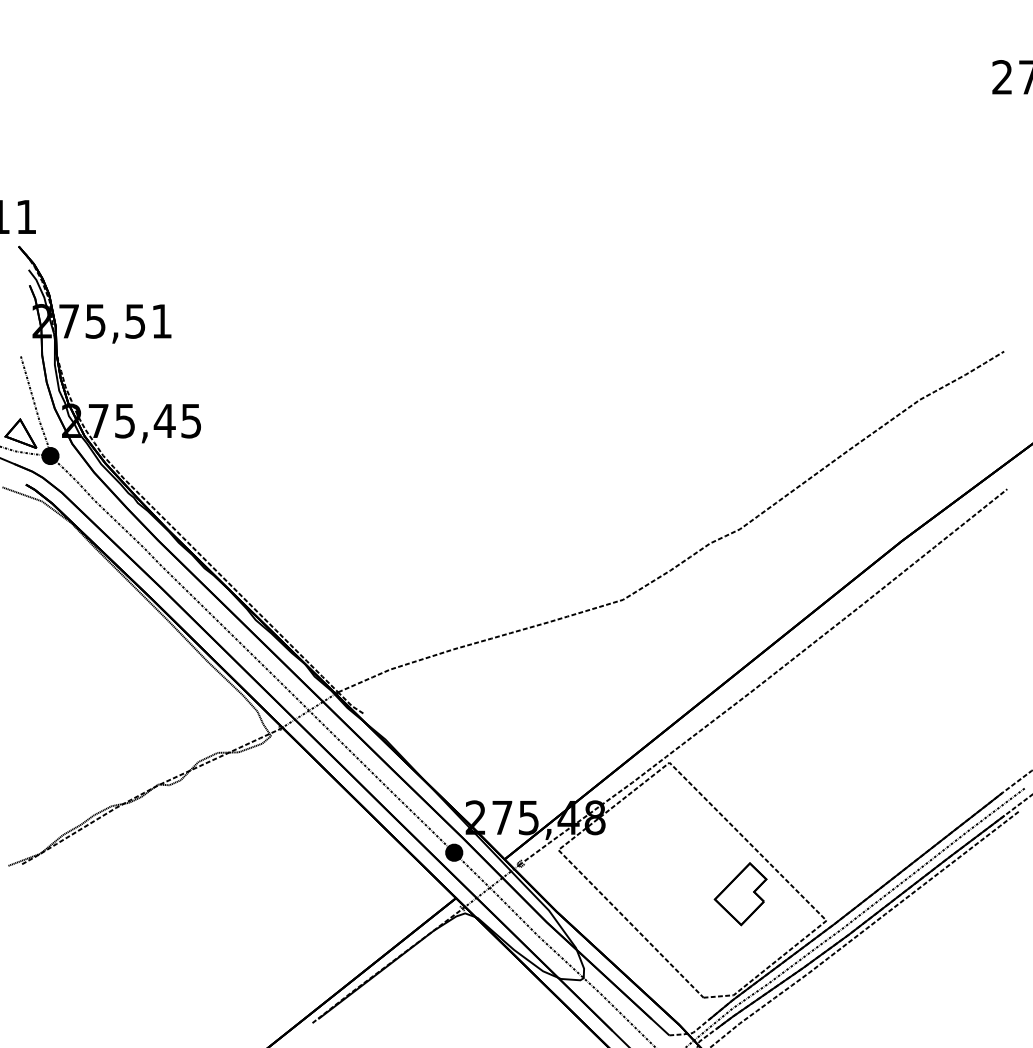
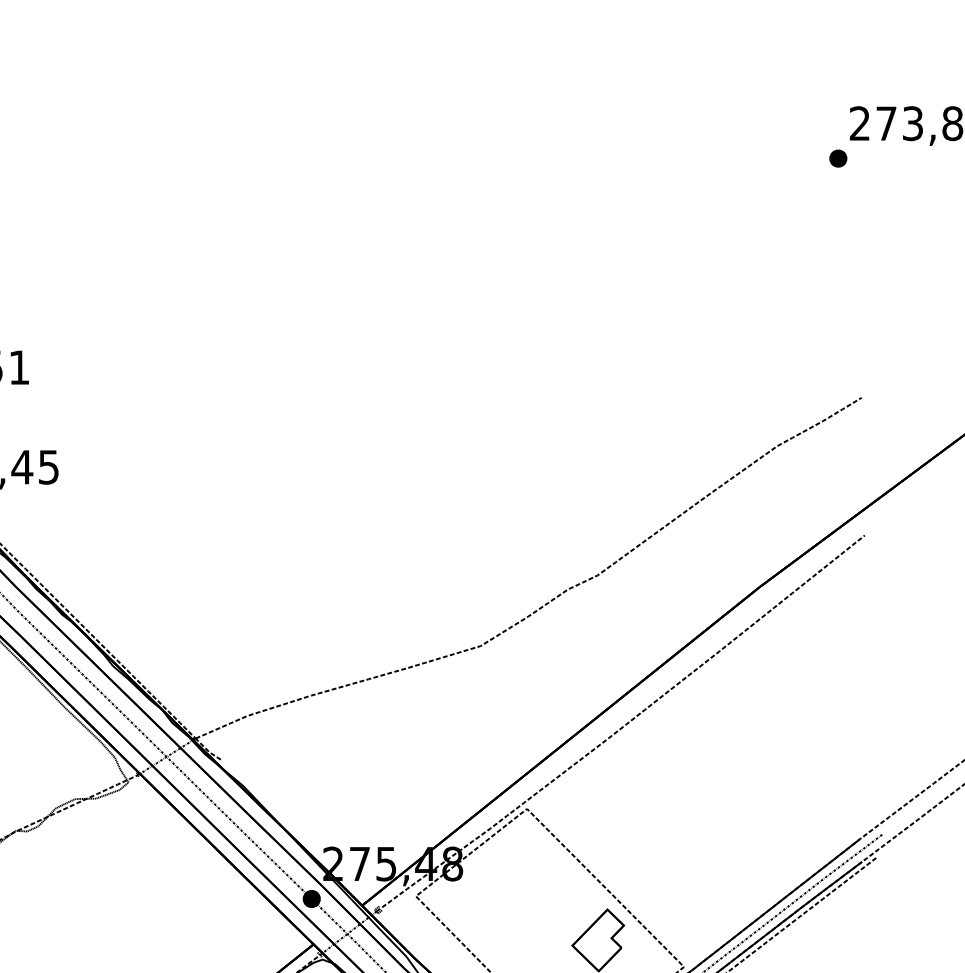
part: (980, 112) -> (838, 158), added

